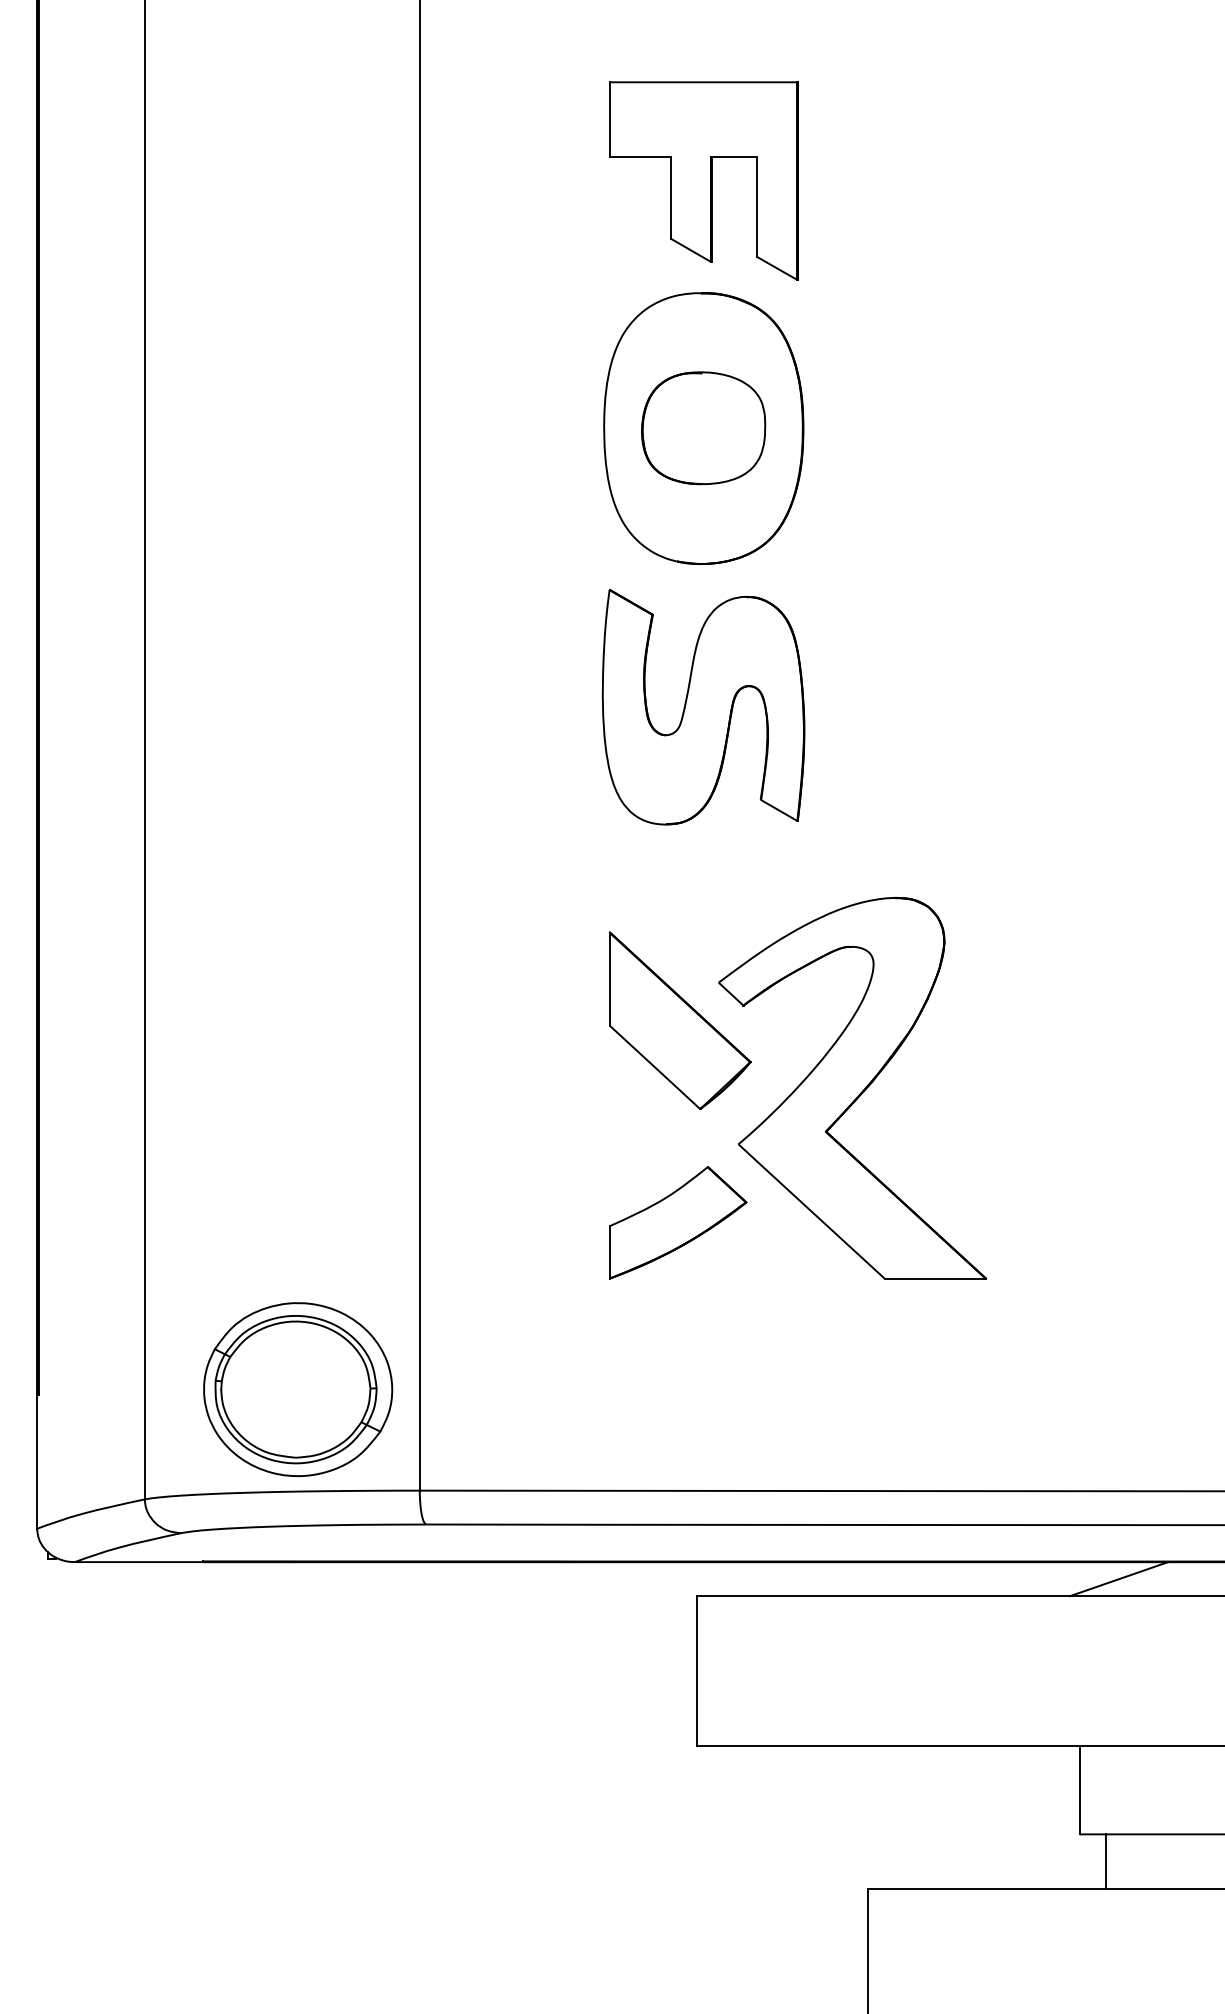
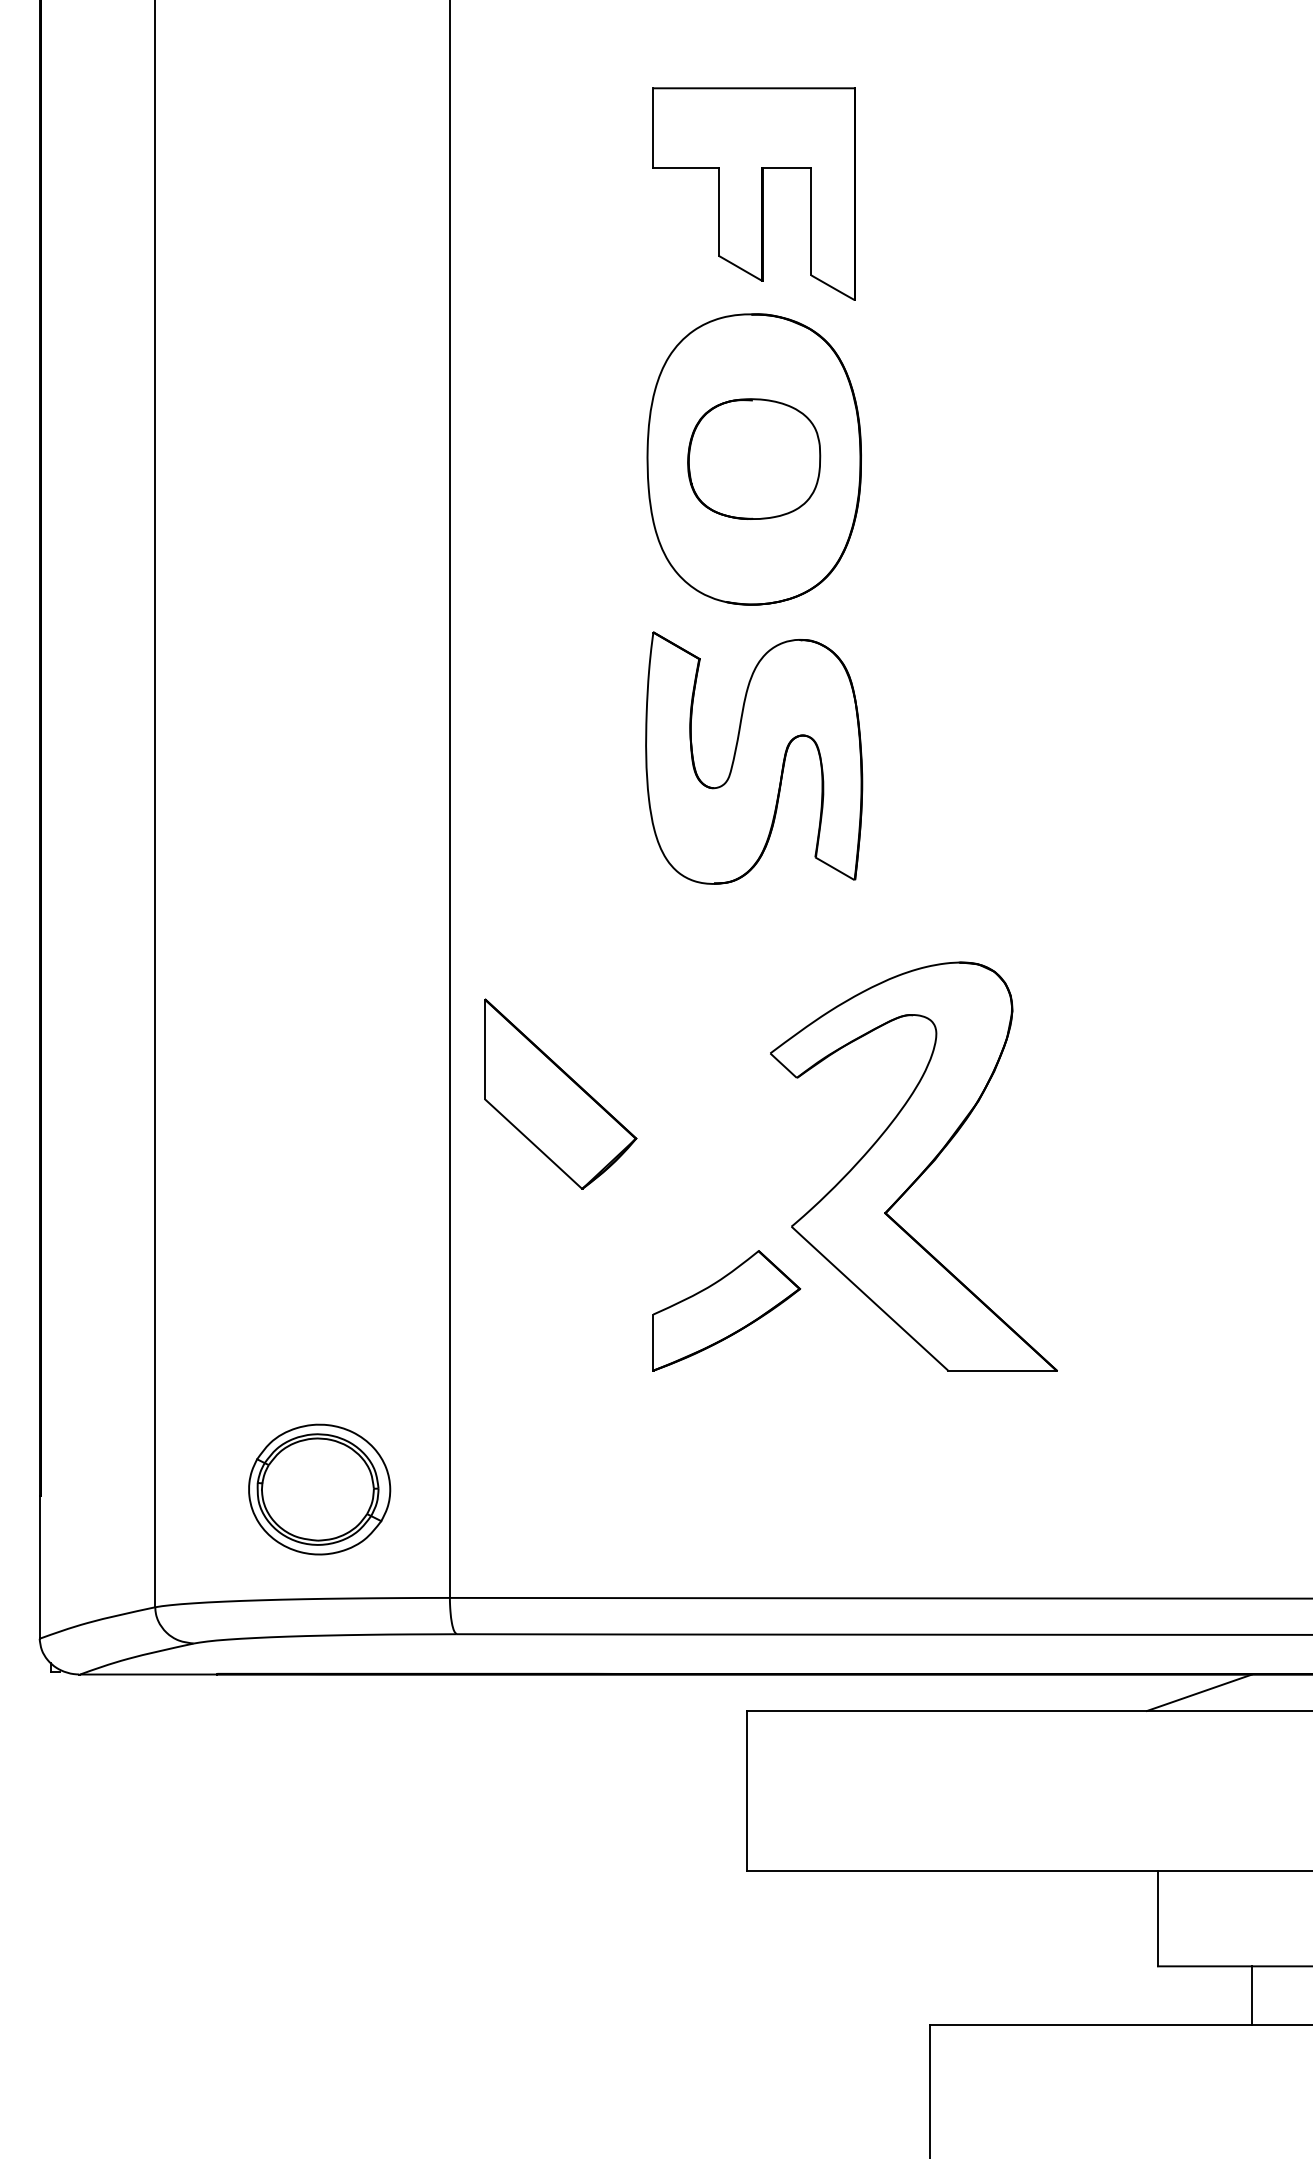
part: (679, 1020) -> (560, 1093), moved
part: (298, 1389) -> (319, 1489), size x0.7
line: (1106, 1861) -> (1252, 1995), moved

